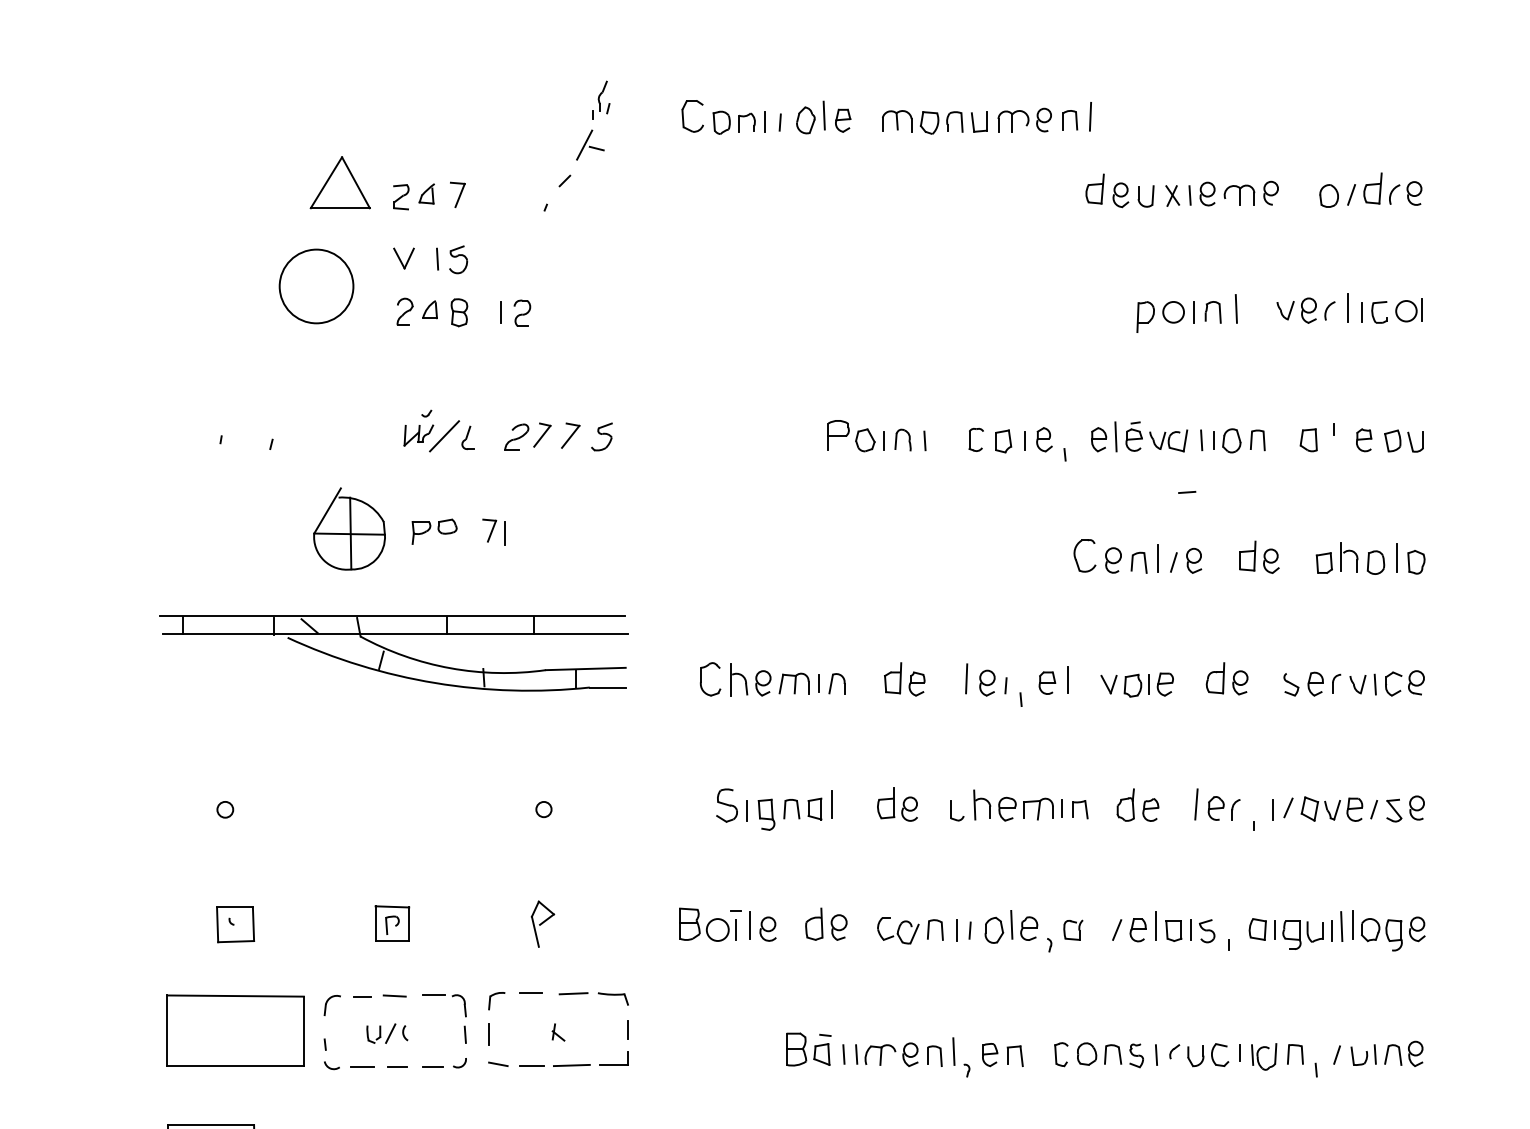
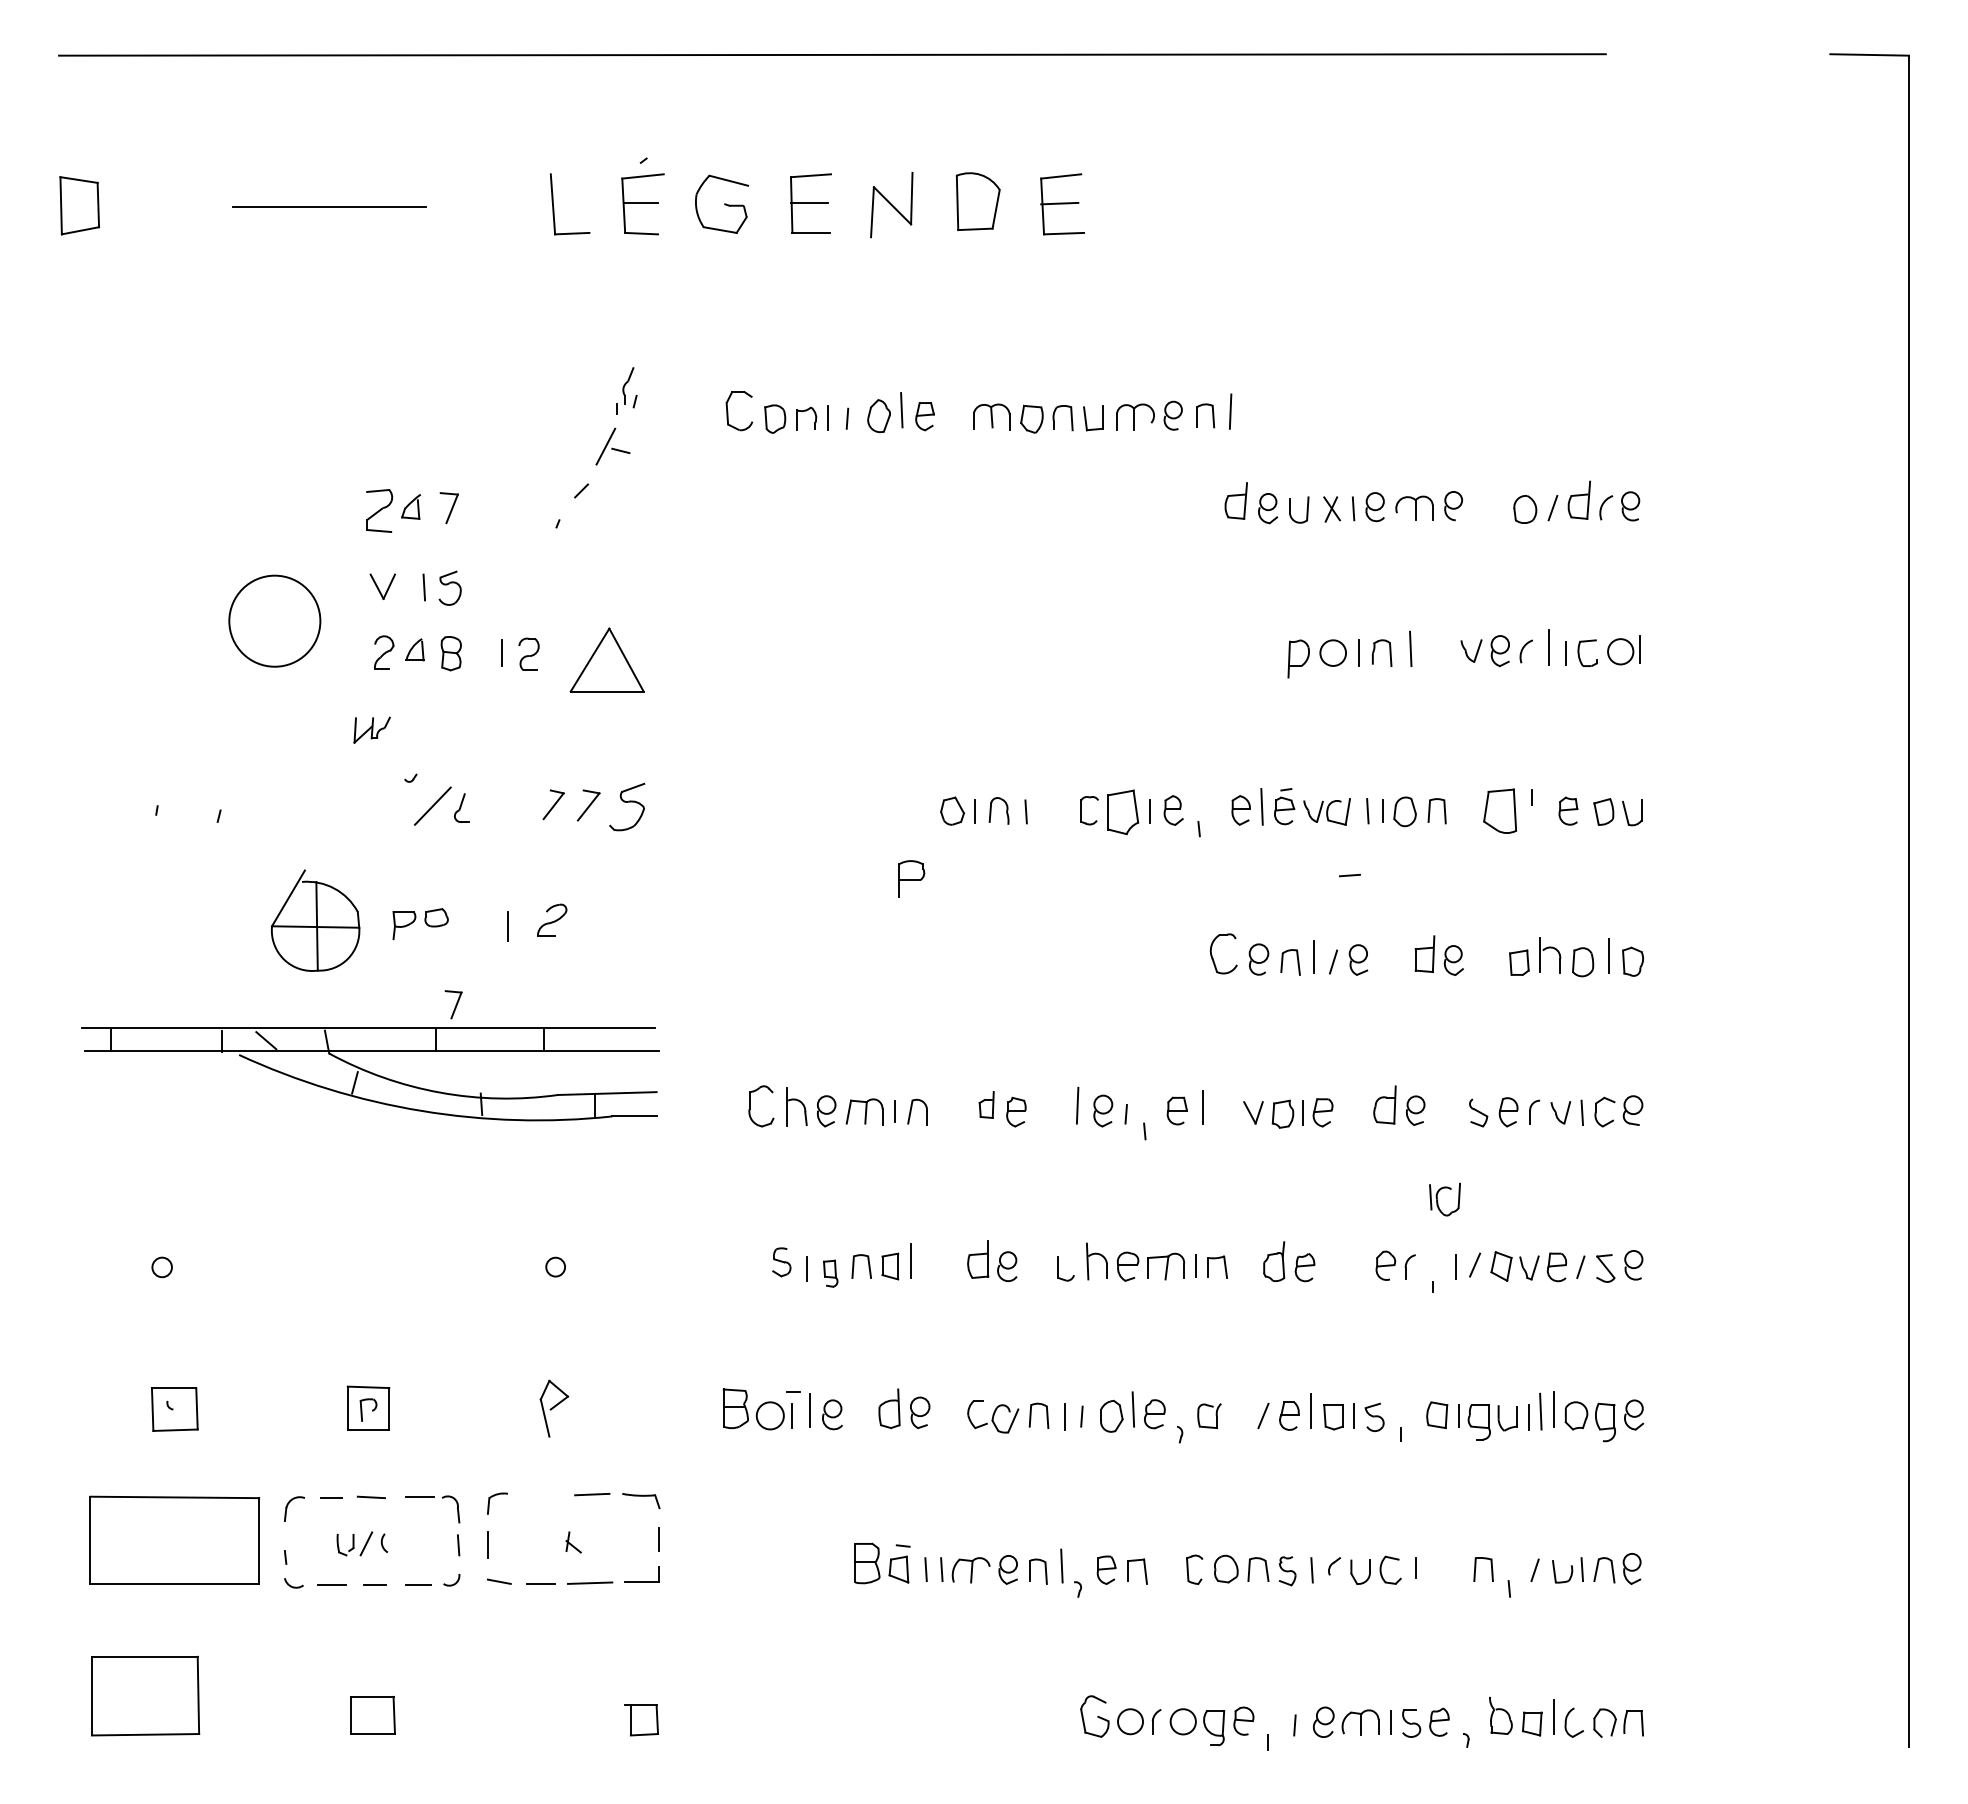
part: (339, 182) -> (606, 659), moved
part: (401, 196) -> (379, 510), size x1.4
part: (418, 434) -> (371, 729), moved
part: (838, 434) -> (911, 878), moved
part: (517, 436) -> (552, 919), moved
part: (602, 436) -> (627, 806), size x1.4
part: (1308, 439) -> (1499, 810), size x1.6
part: (1003, 441) -> (1123, 812), size x1.6
part: (489, 530) -> (453, 1004), moved
part: (892, 677) -> (986, 1104), size x0.7
line: (1195, 804) -> (1360, 1260), removed
part: (726, 805) -> (781, 1262), size x0.7
part: (766, 814) -> (830, 1273), size x0.7
line: (530, 992) -> (539, 1493), removed
part: (1258, 1059) -> (1438, 1202), moved

